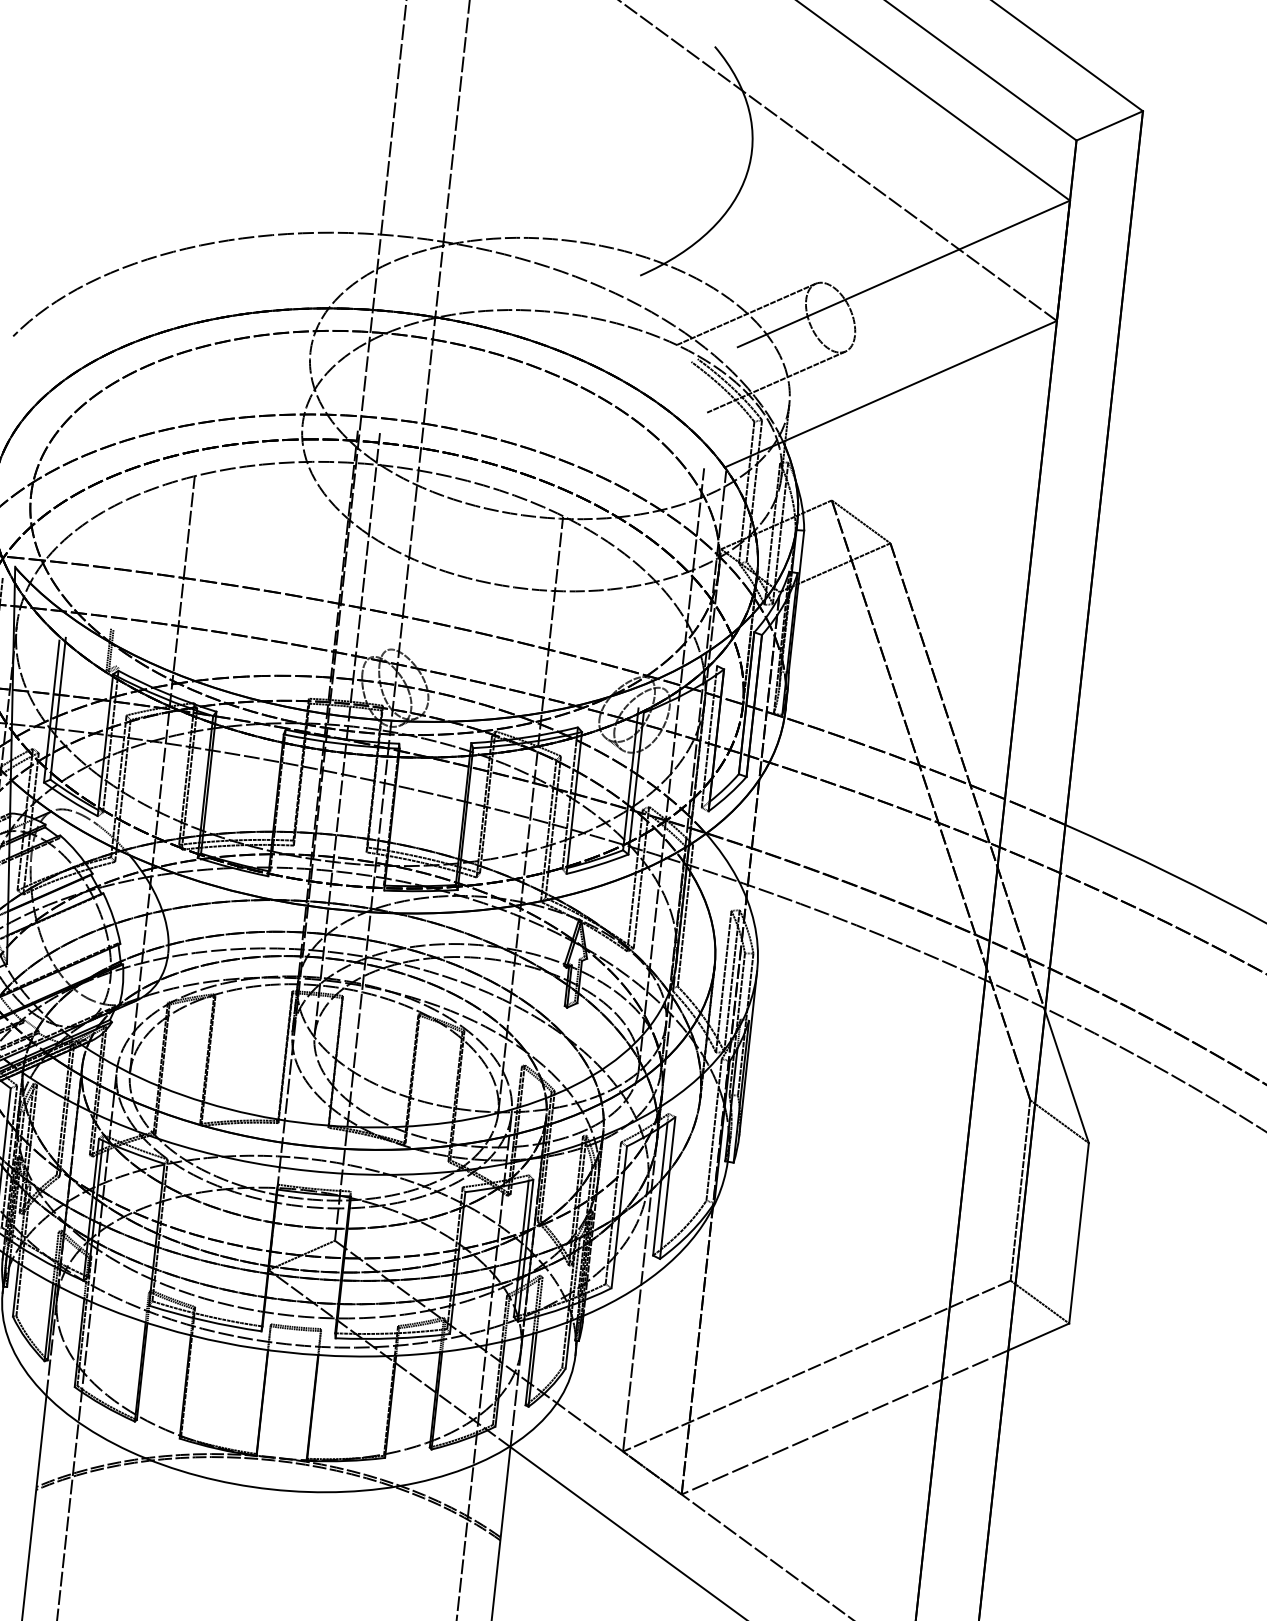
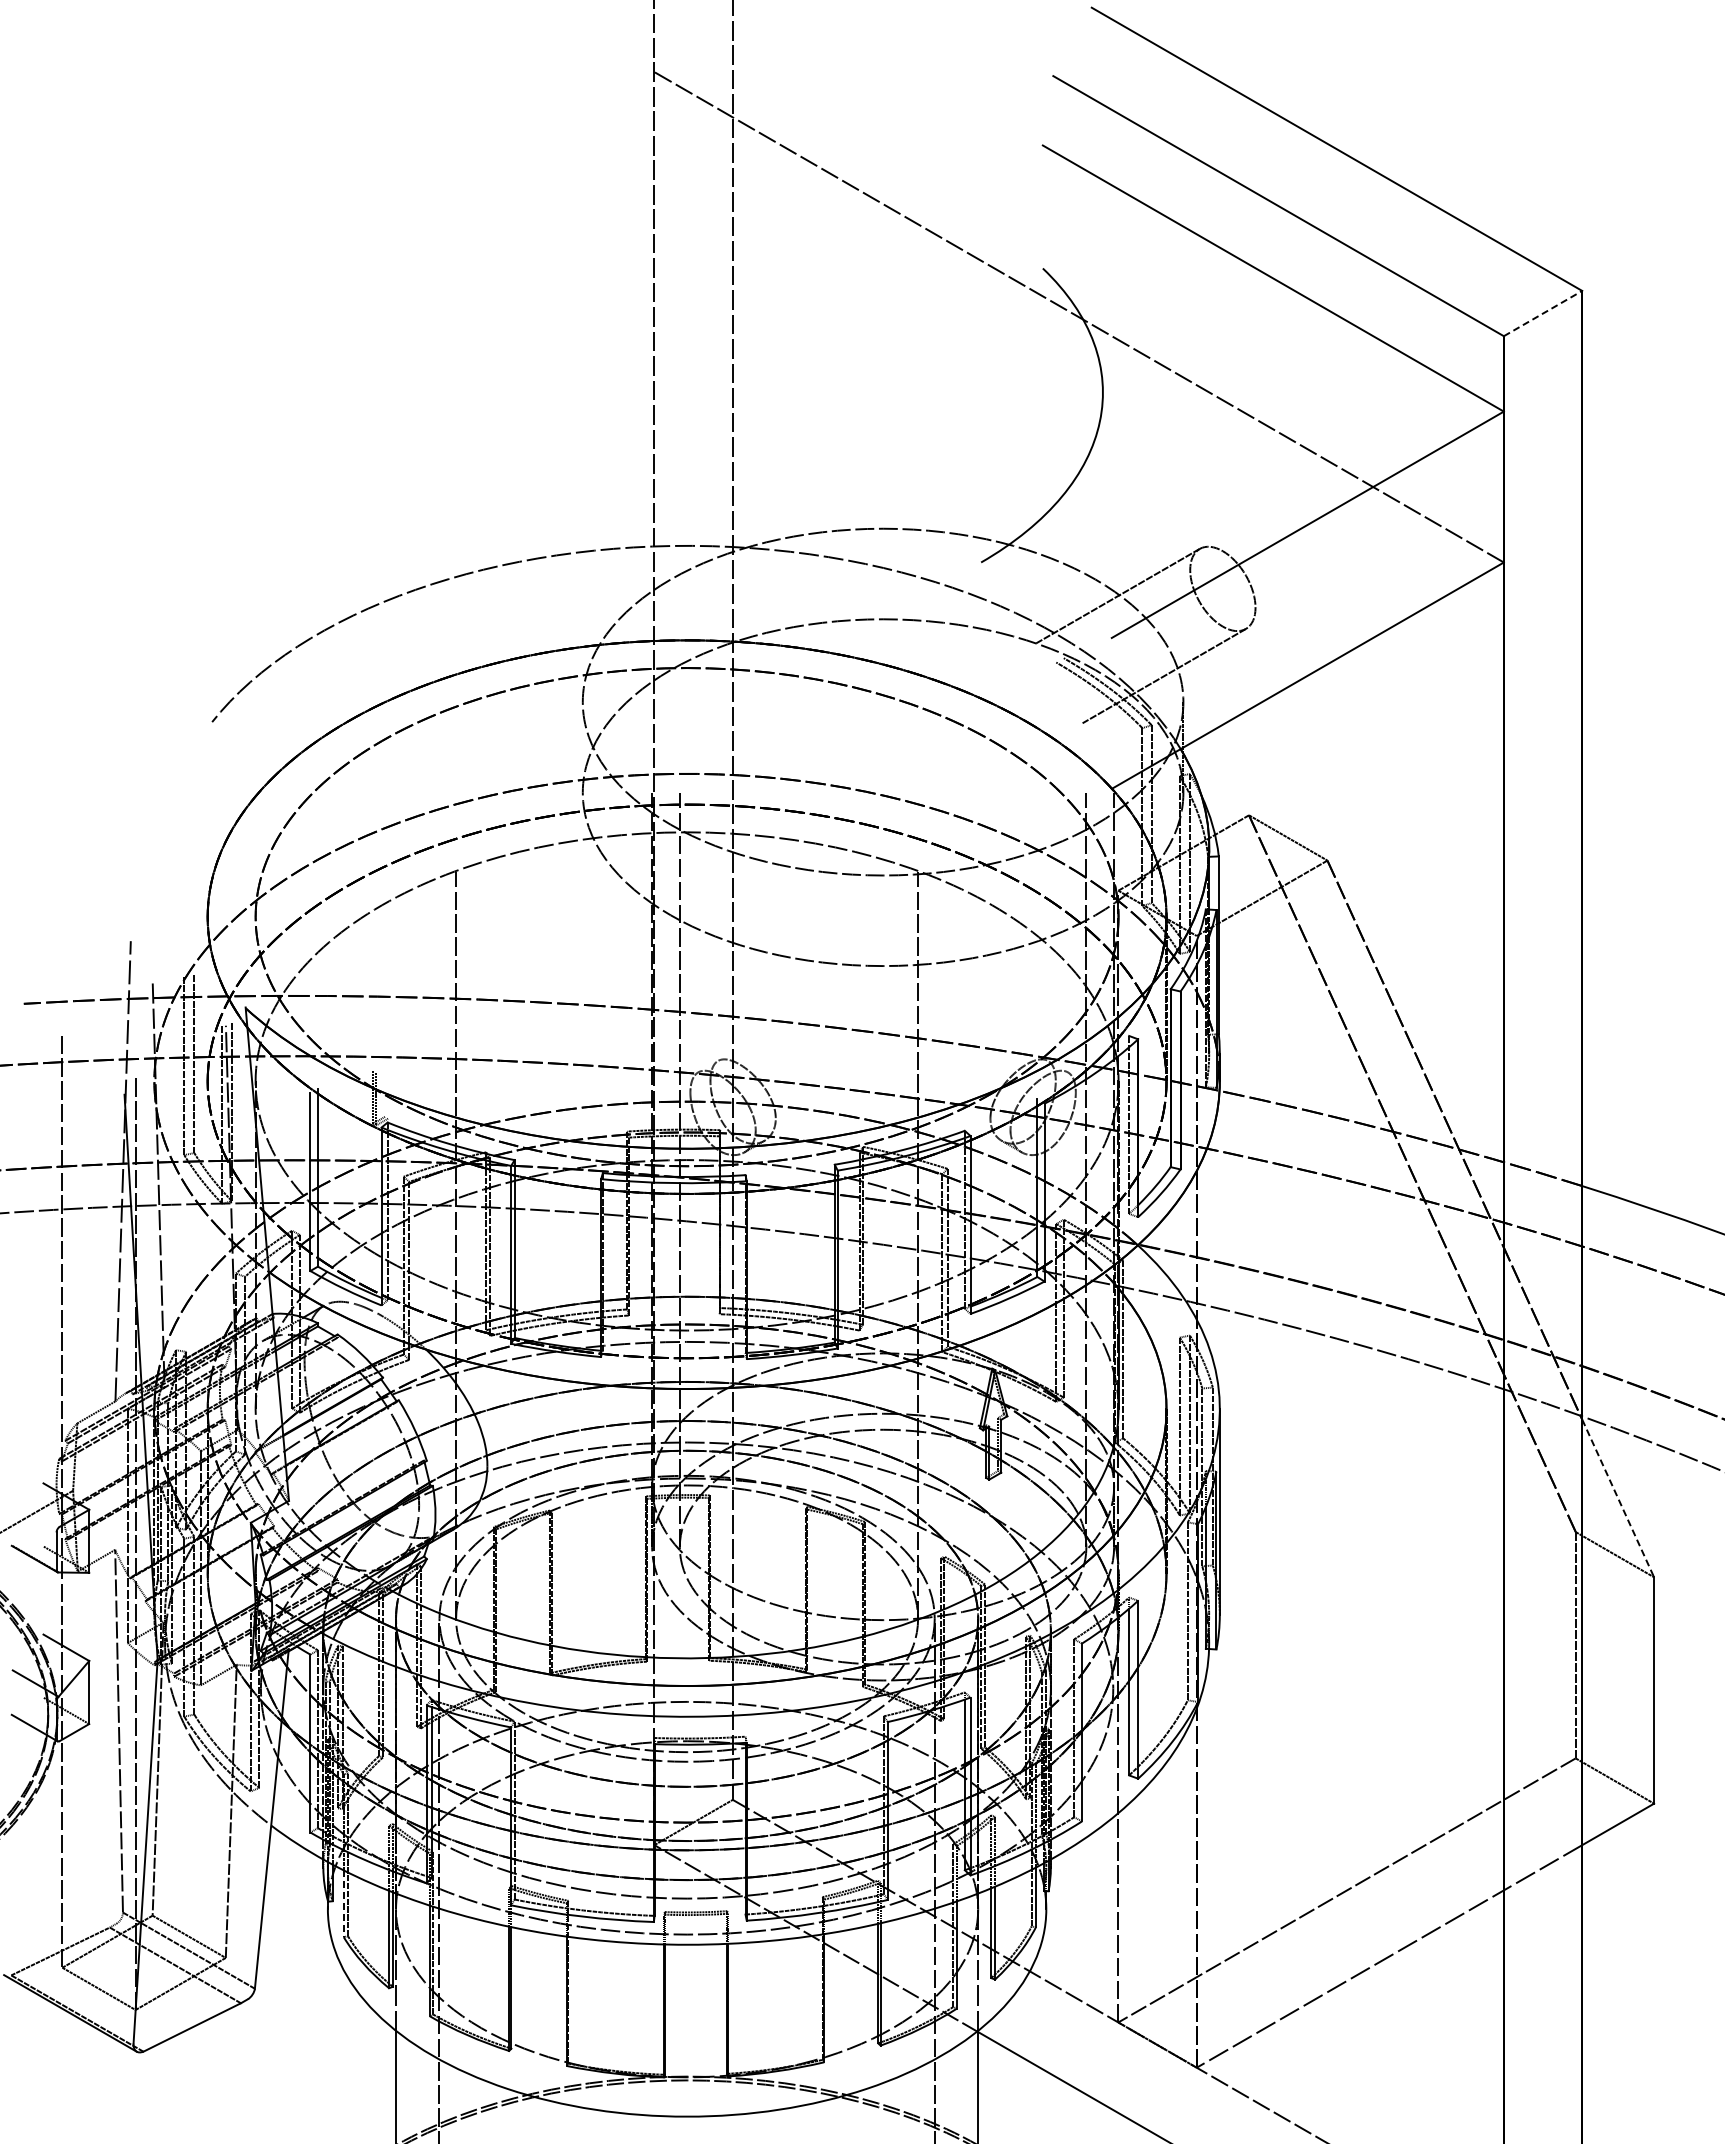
line: (1110, 125) -> (1543, 313), solid -> dashed
line: (1067, 1077) -> (1618, 1498), solid -> dashed
line: (15, 1290) -> (343, 1904), solid -> dashed

